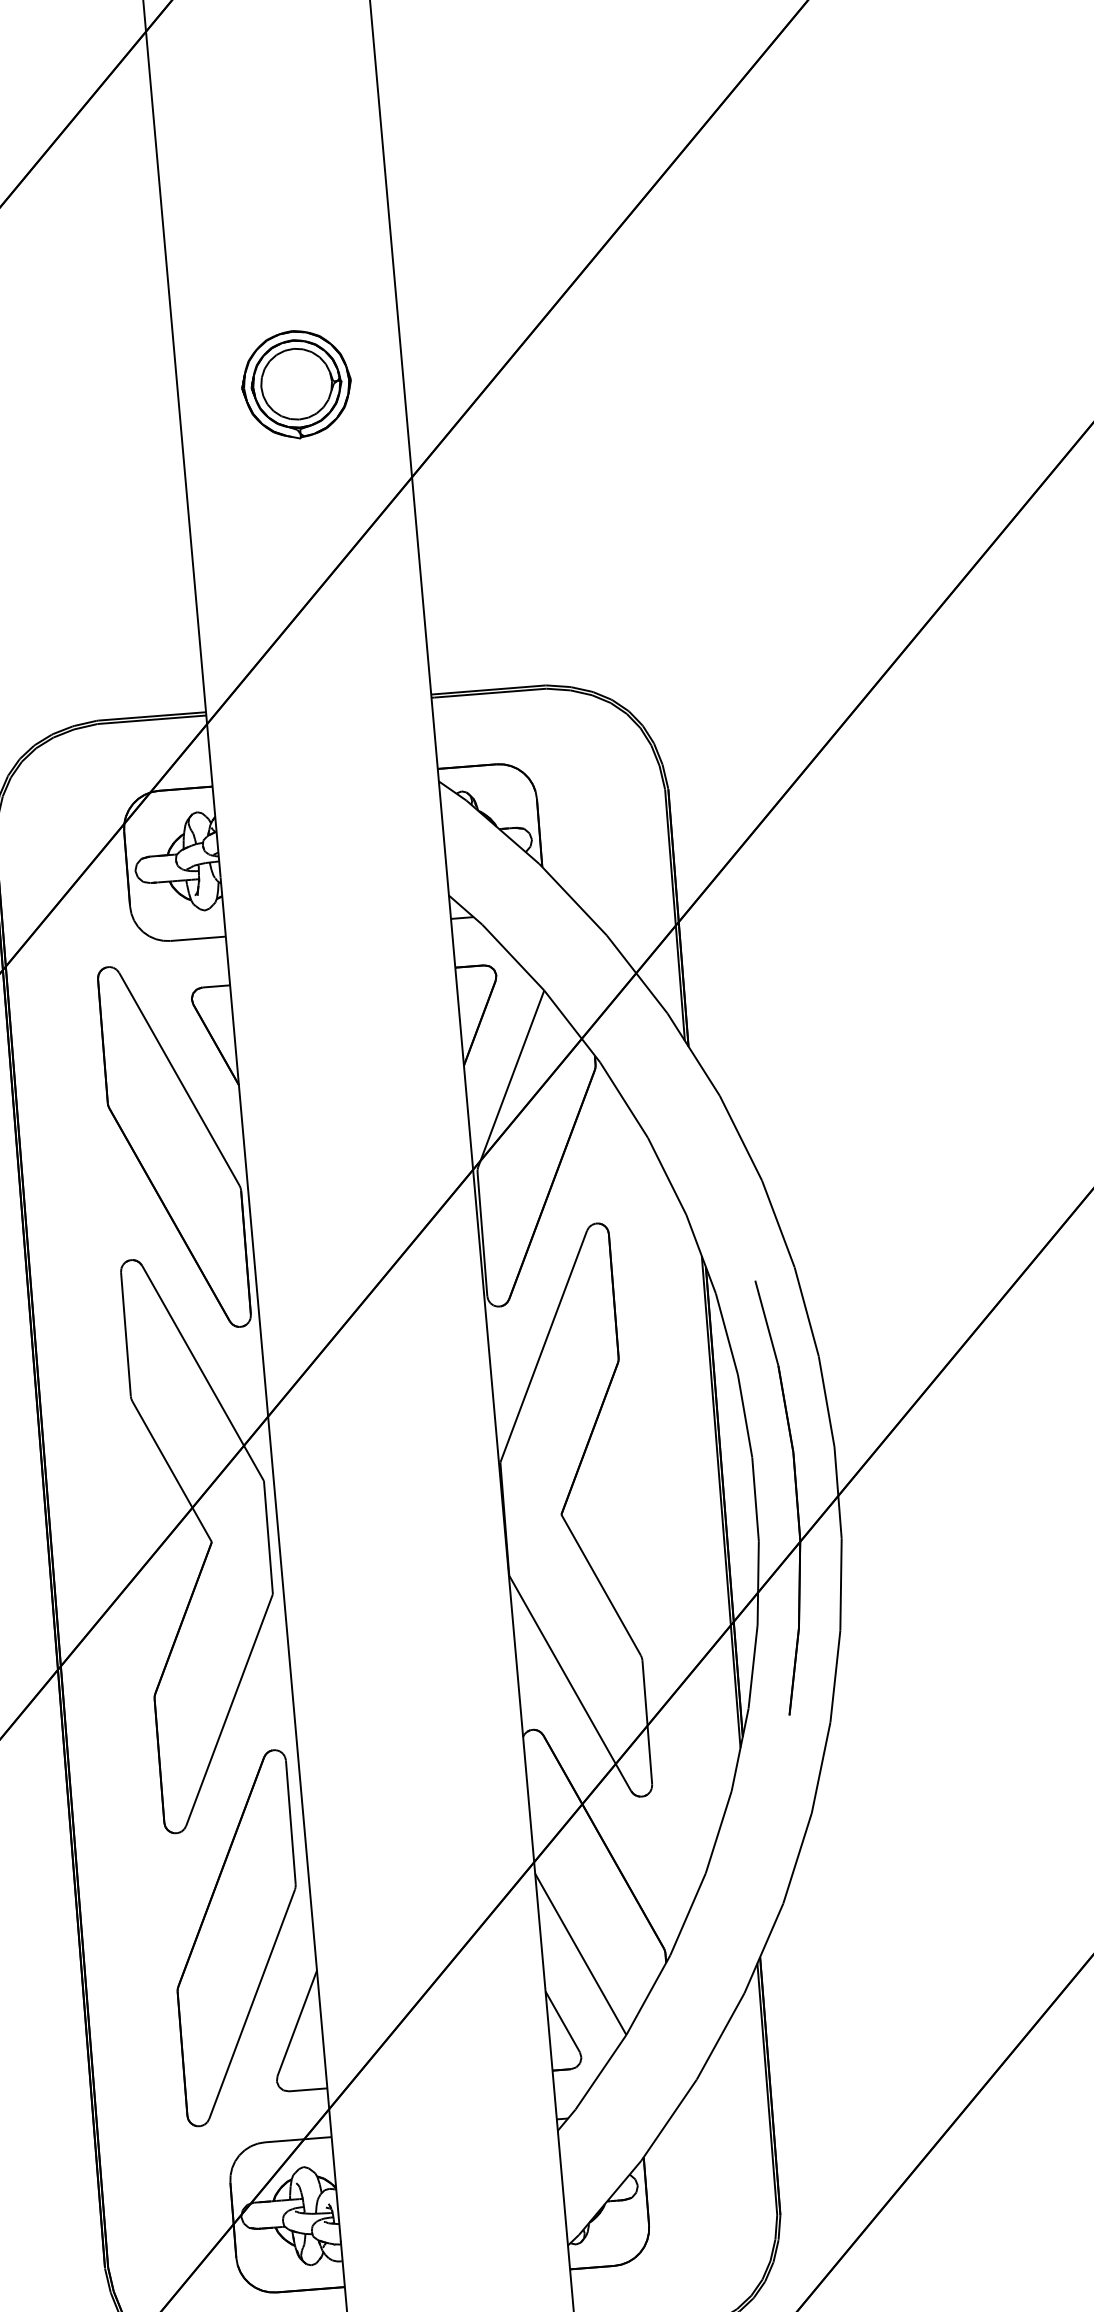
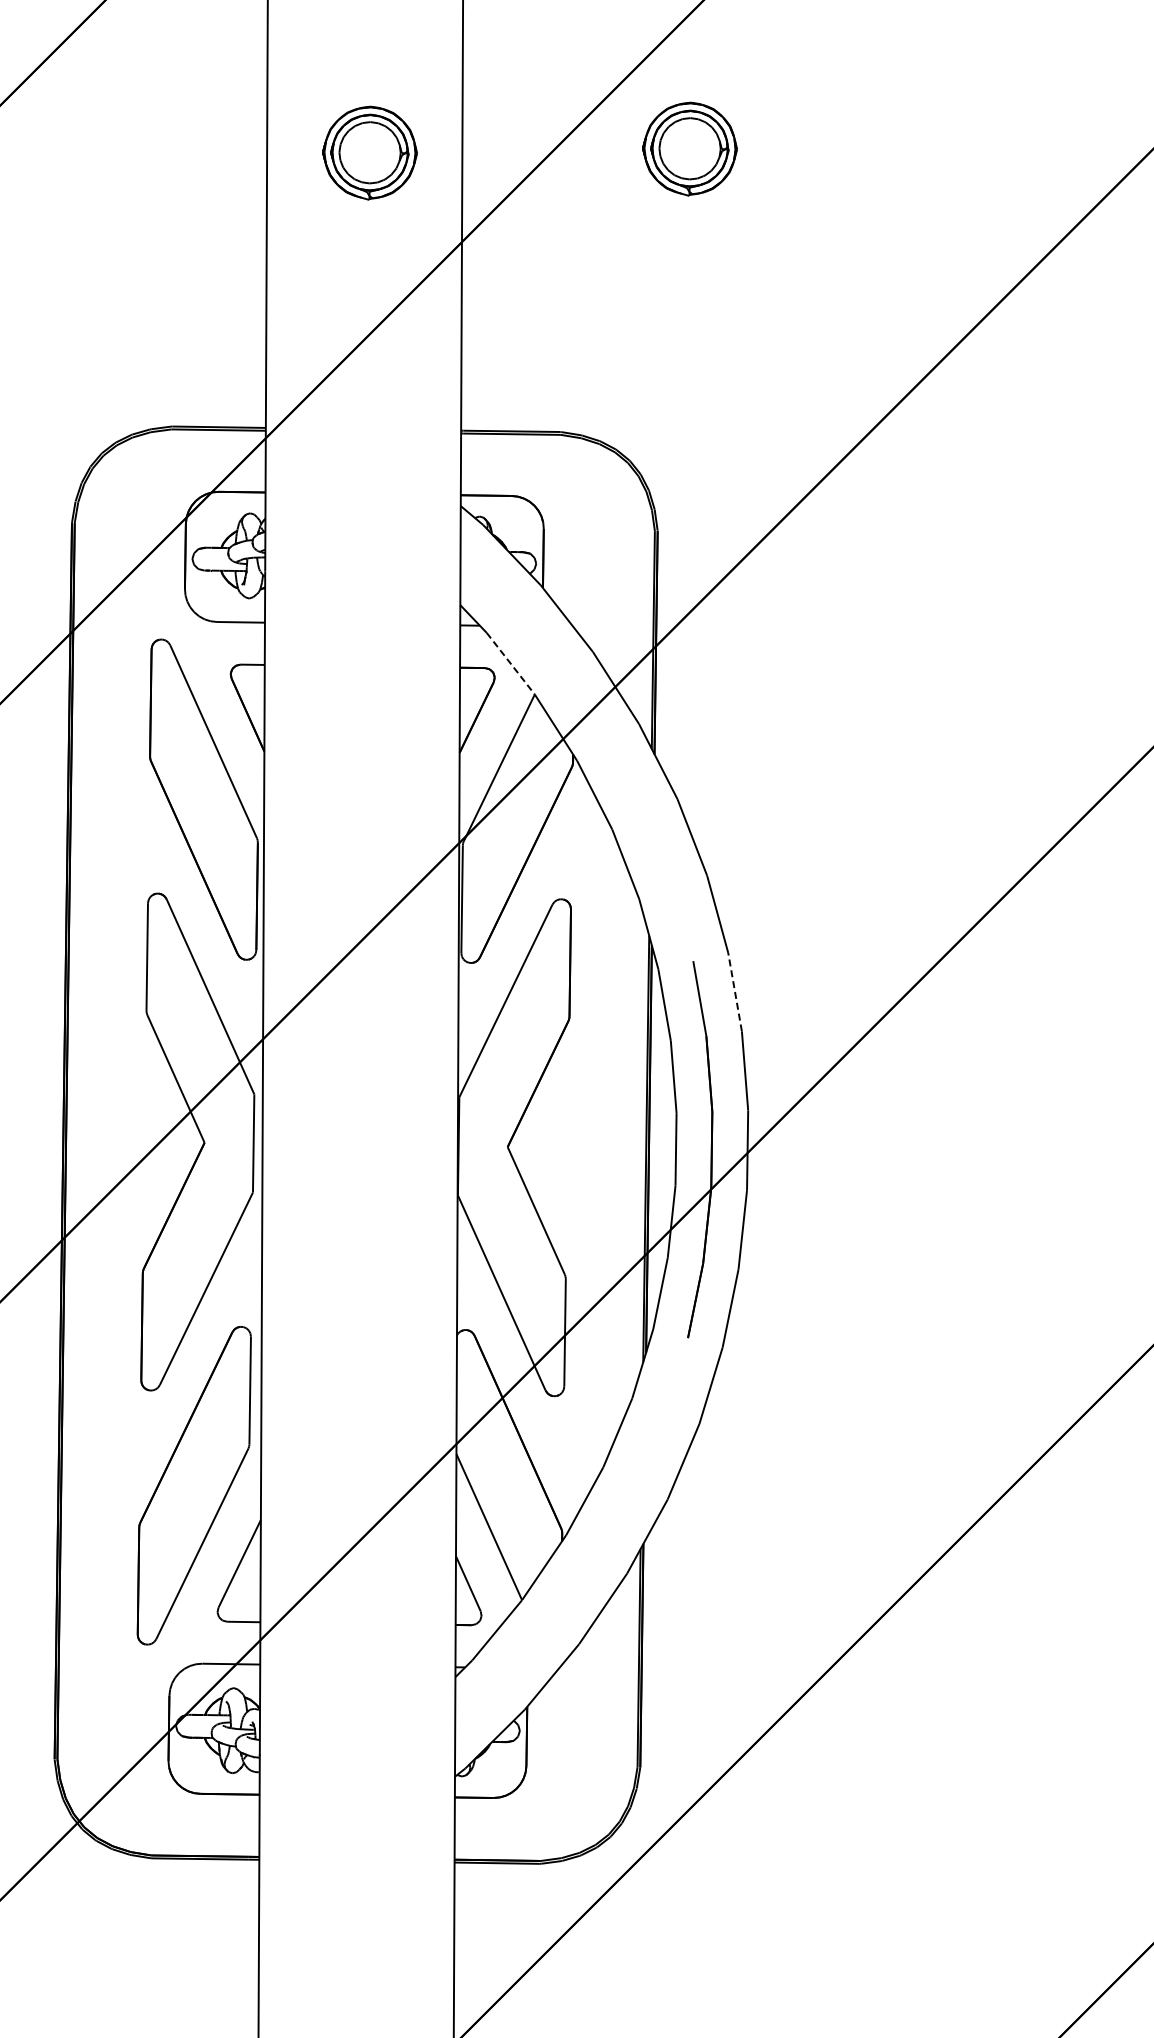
part: (664, 345) -> (689, 148), added
line: (514, 958) -> (511, 664), solid -> dashed
line: (807, 1312) -> (735, 992), solid -> dashed

